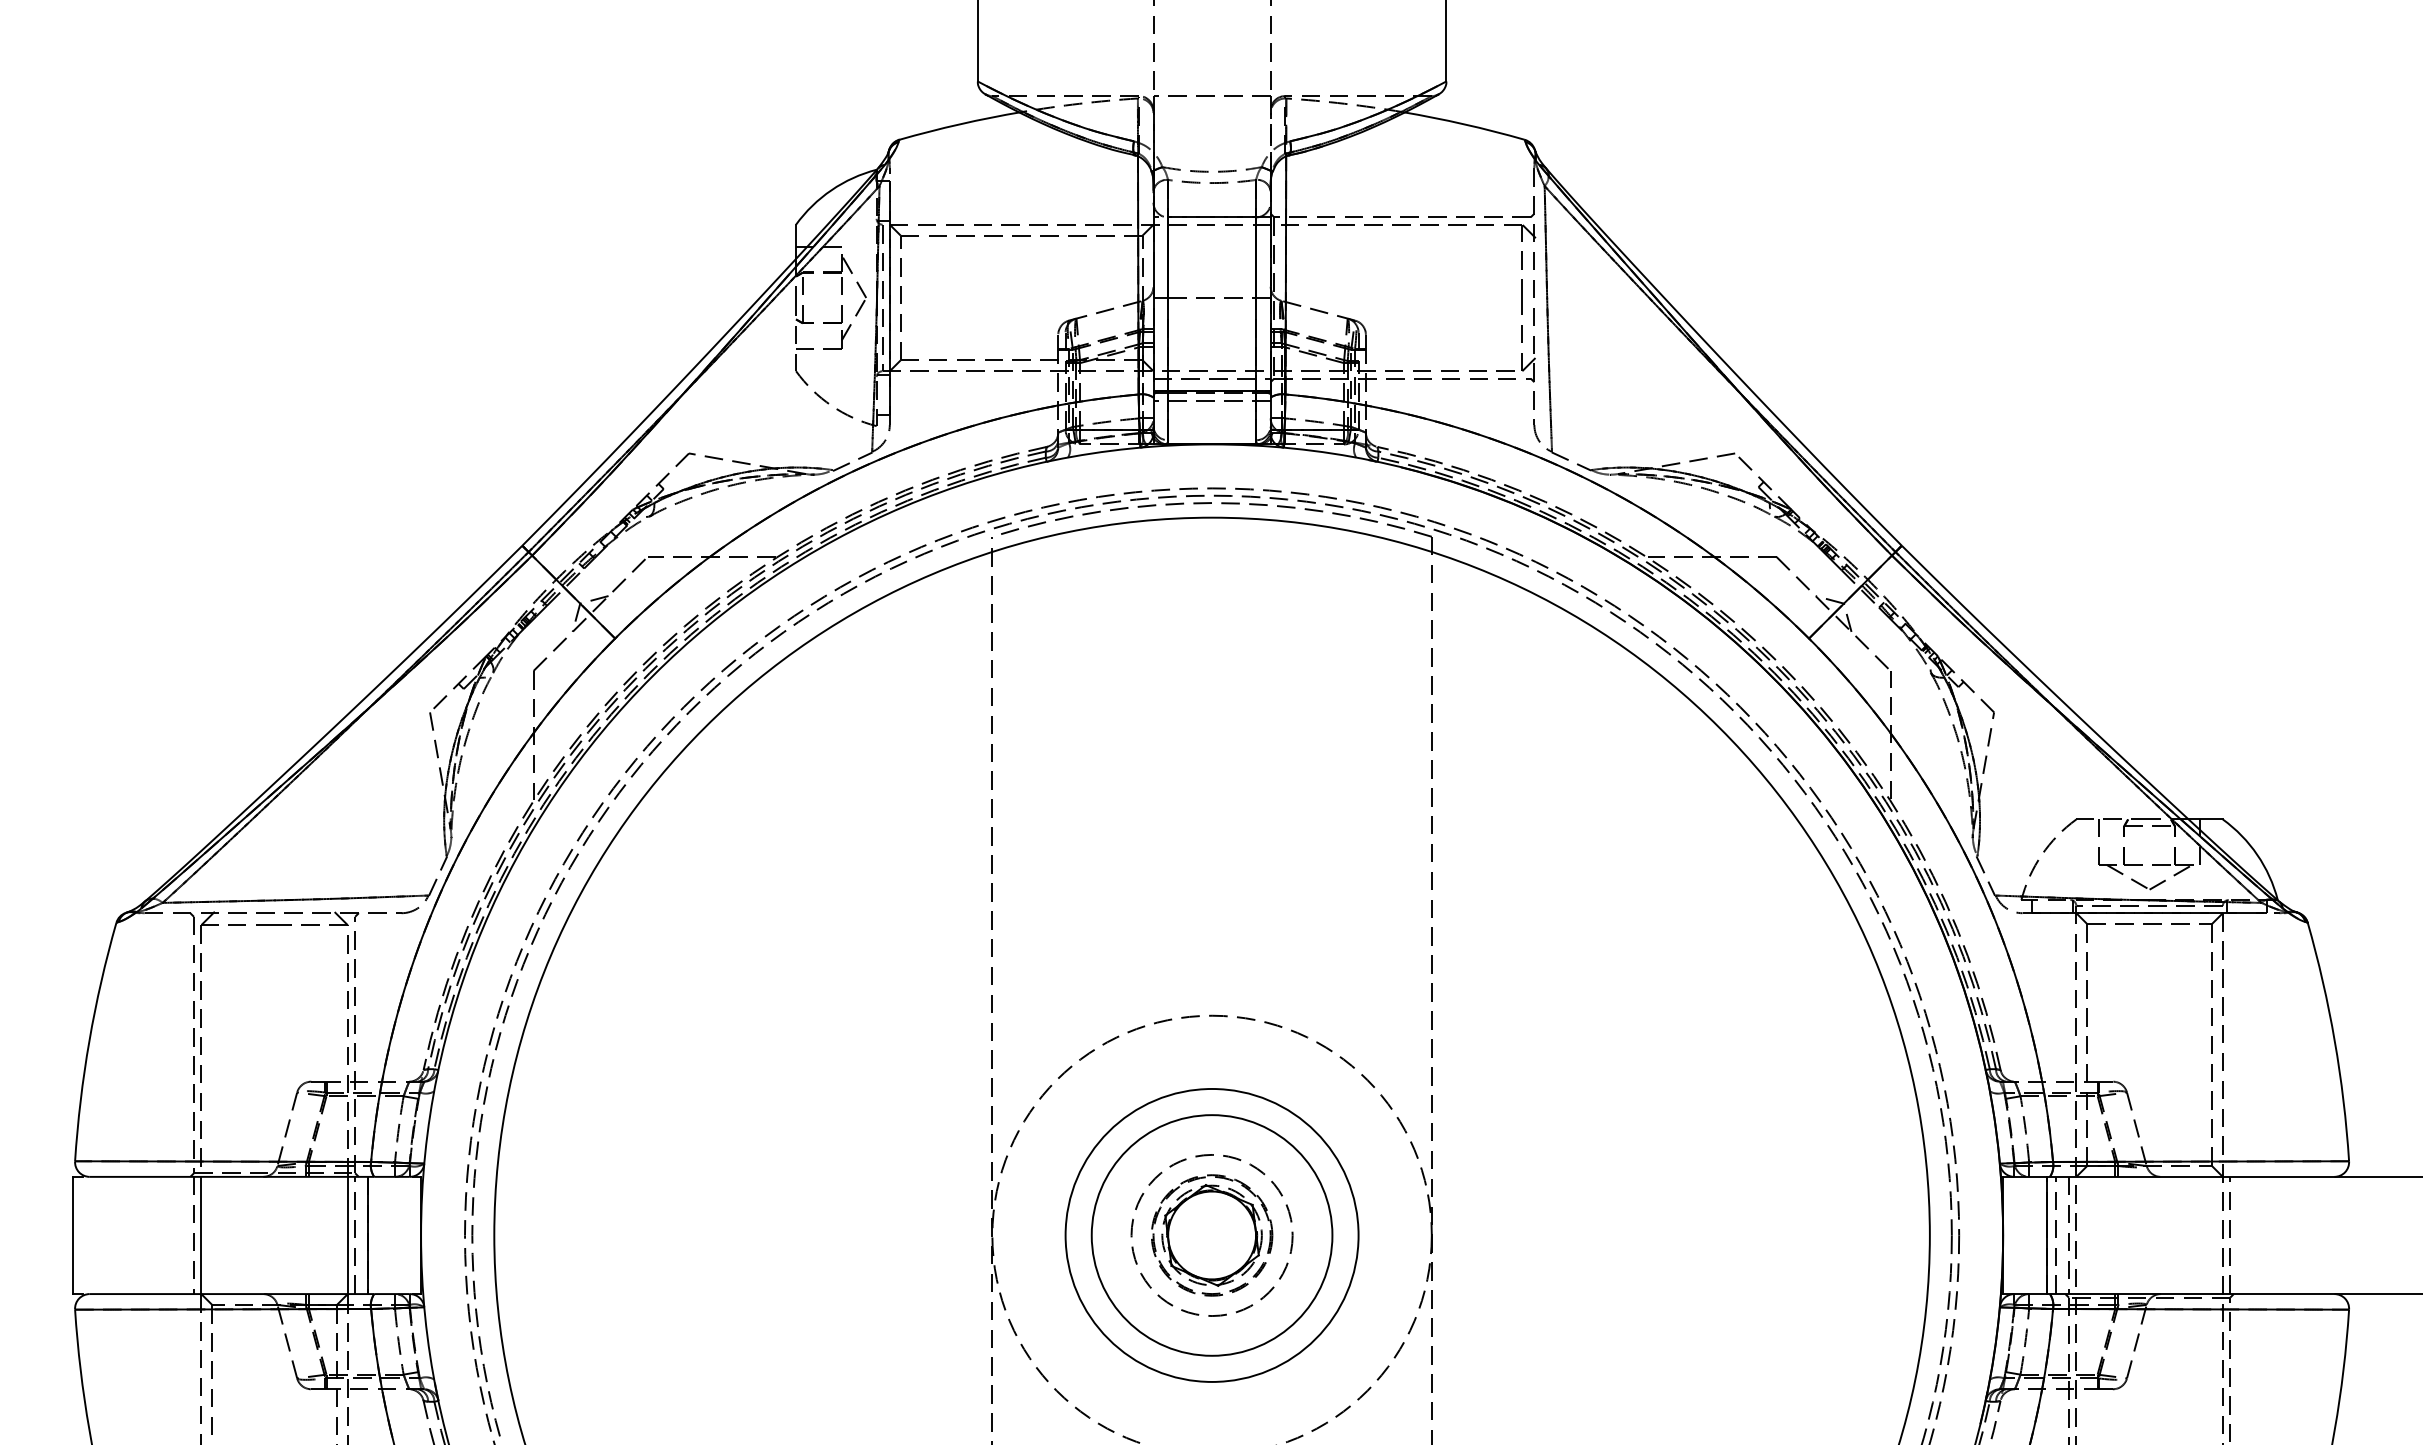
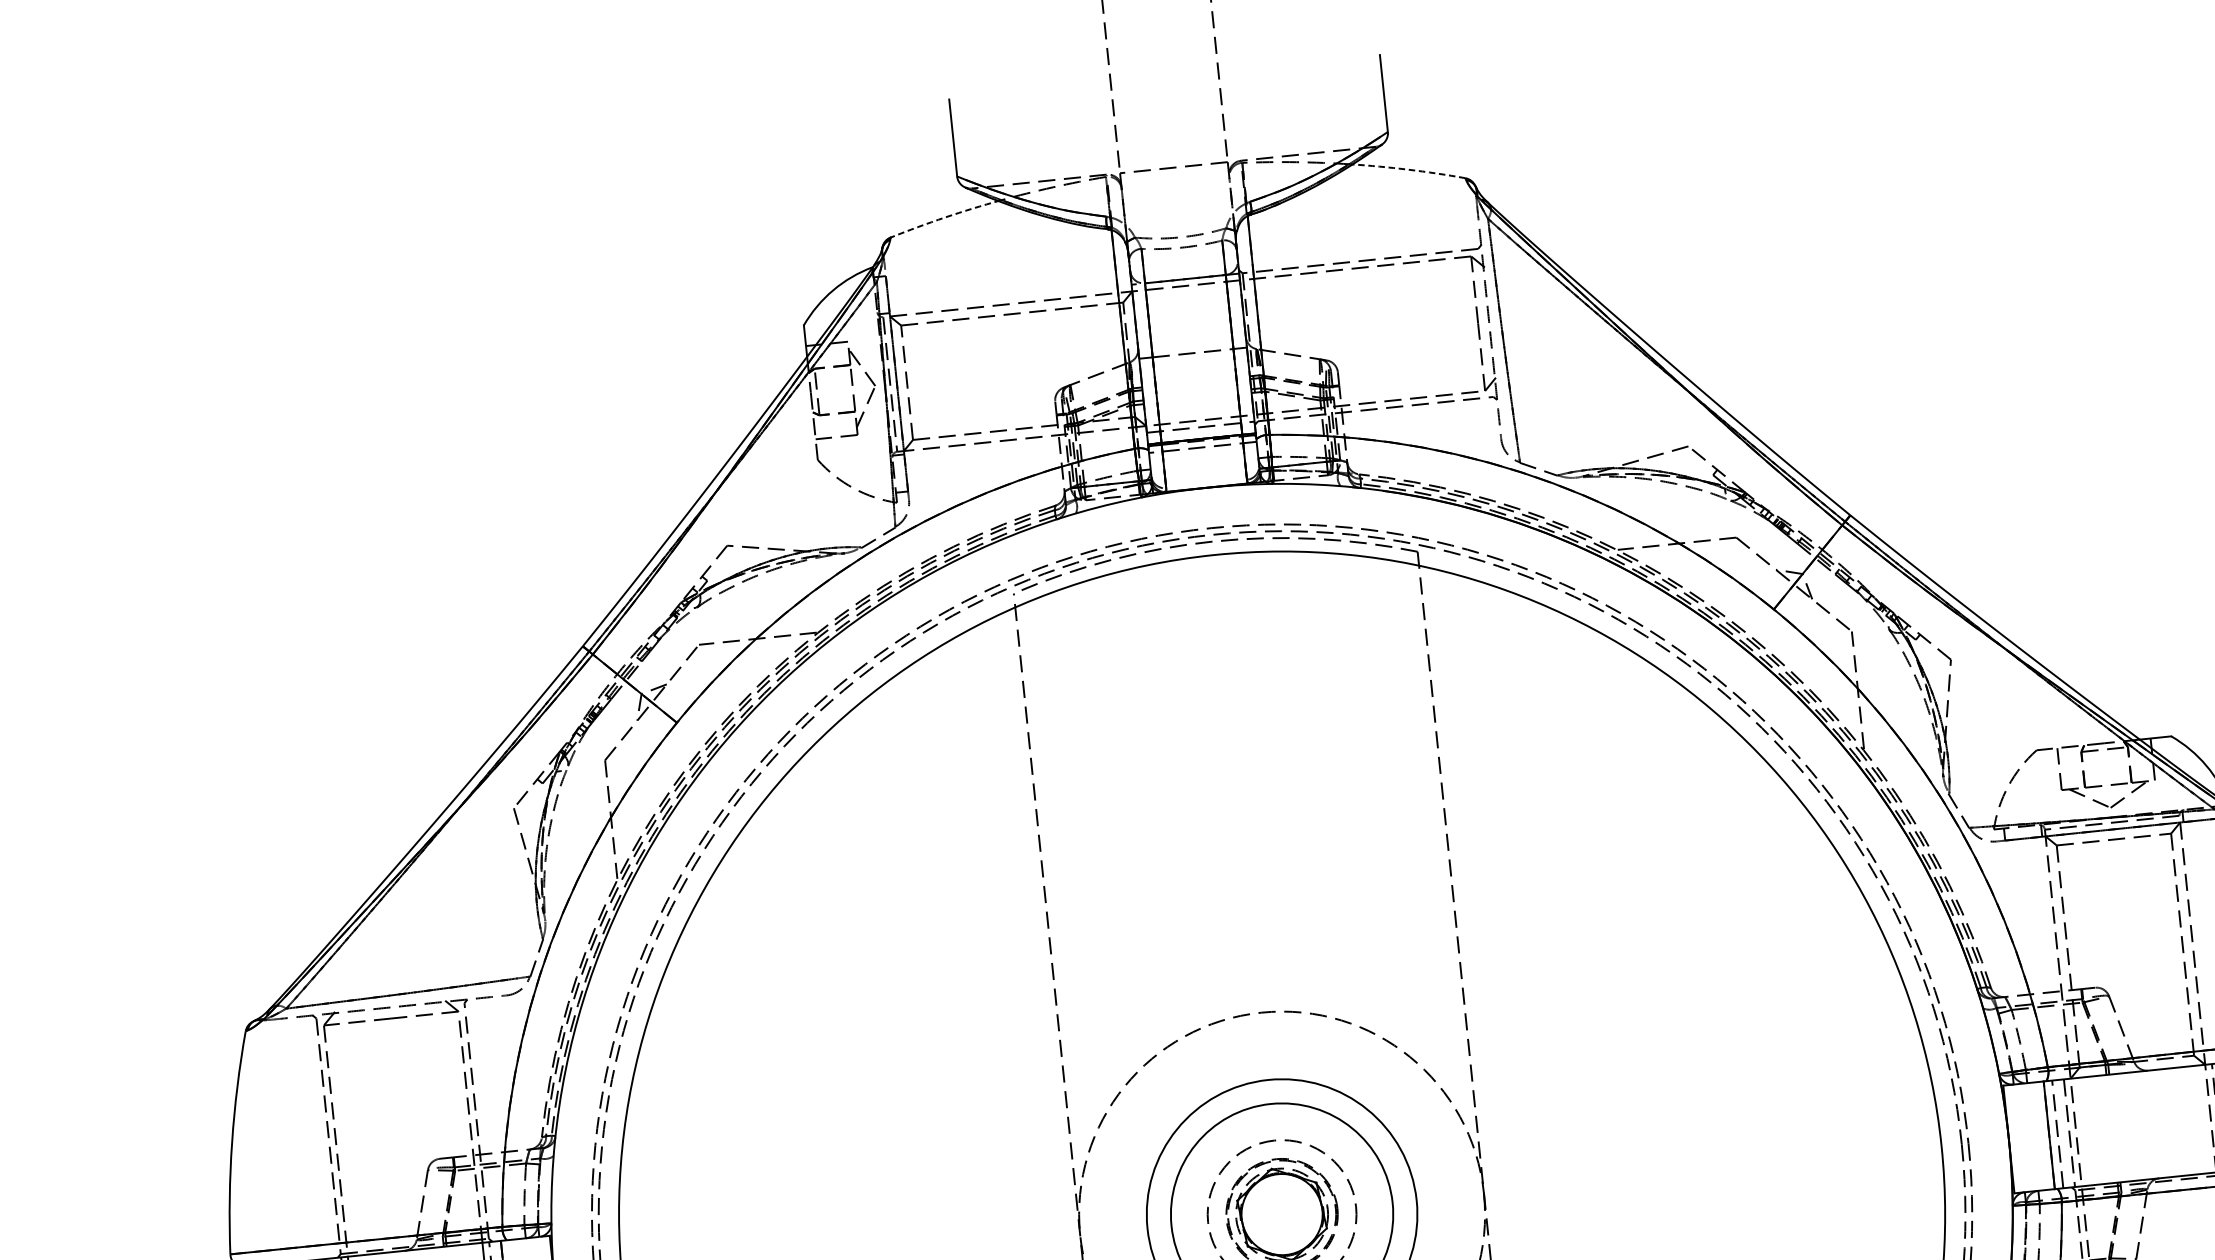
arc: (960, 124) -> (945, 217), solid -> dashed
arc: (1464, 124) -> (1408, 169), solid -> dashed

